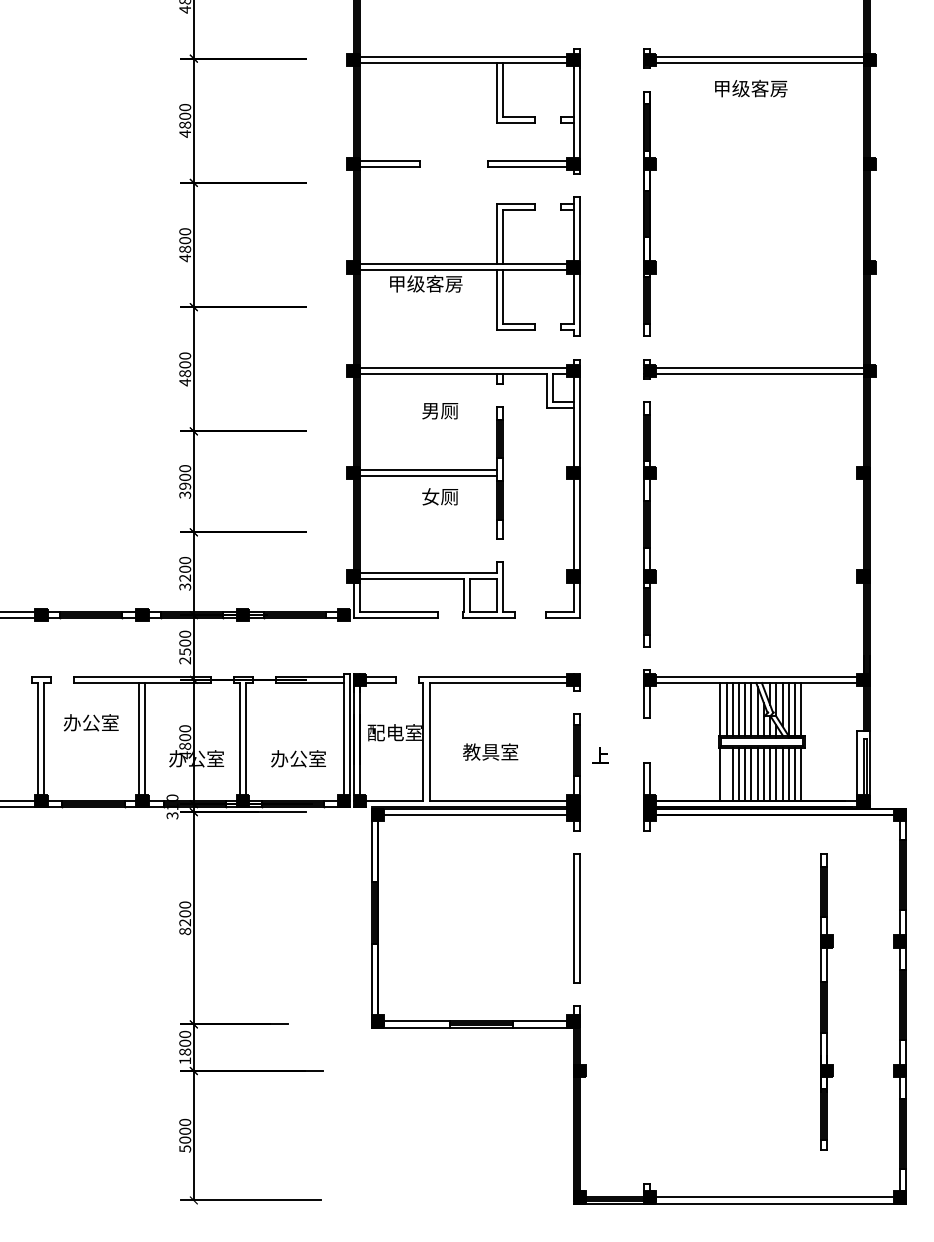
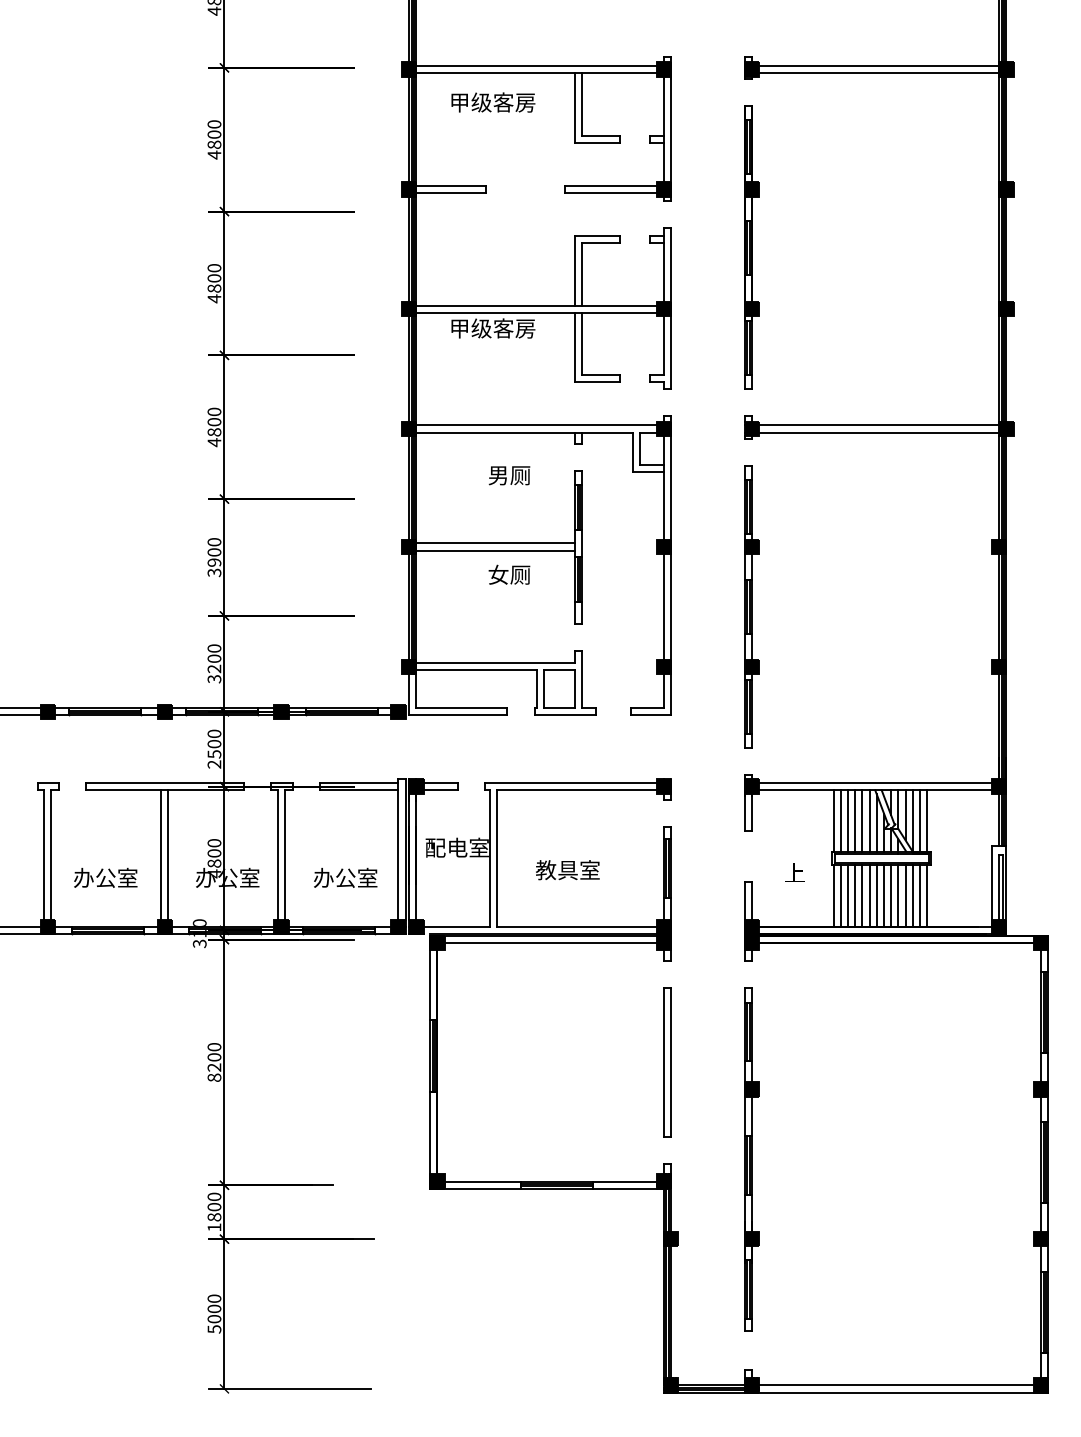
text: (751, 88) -> (493, 102), moved
text: (91, 722) -> (106, 877), moved
text: (600, 755) -> (794, 872), moved
line: (726, 774) -> (840, 896), added
part: (826, 1001) -> (751, 1158), moved

